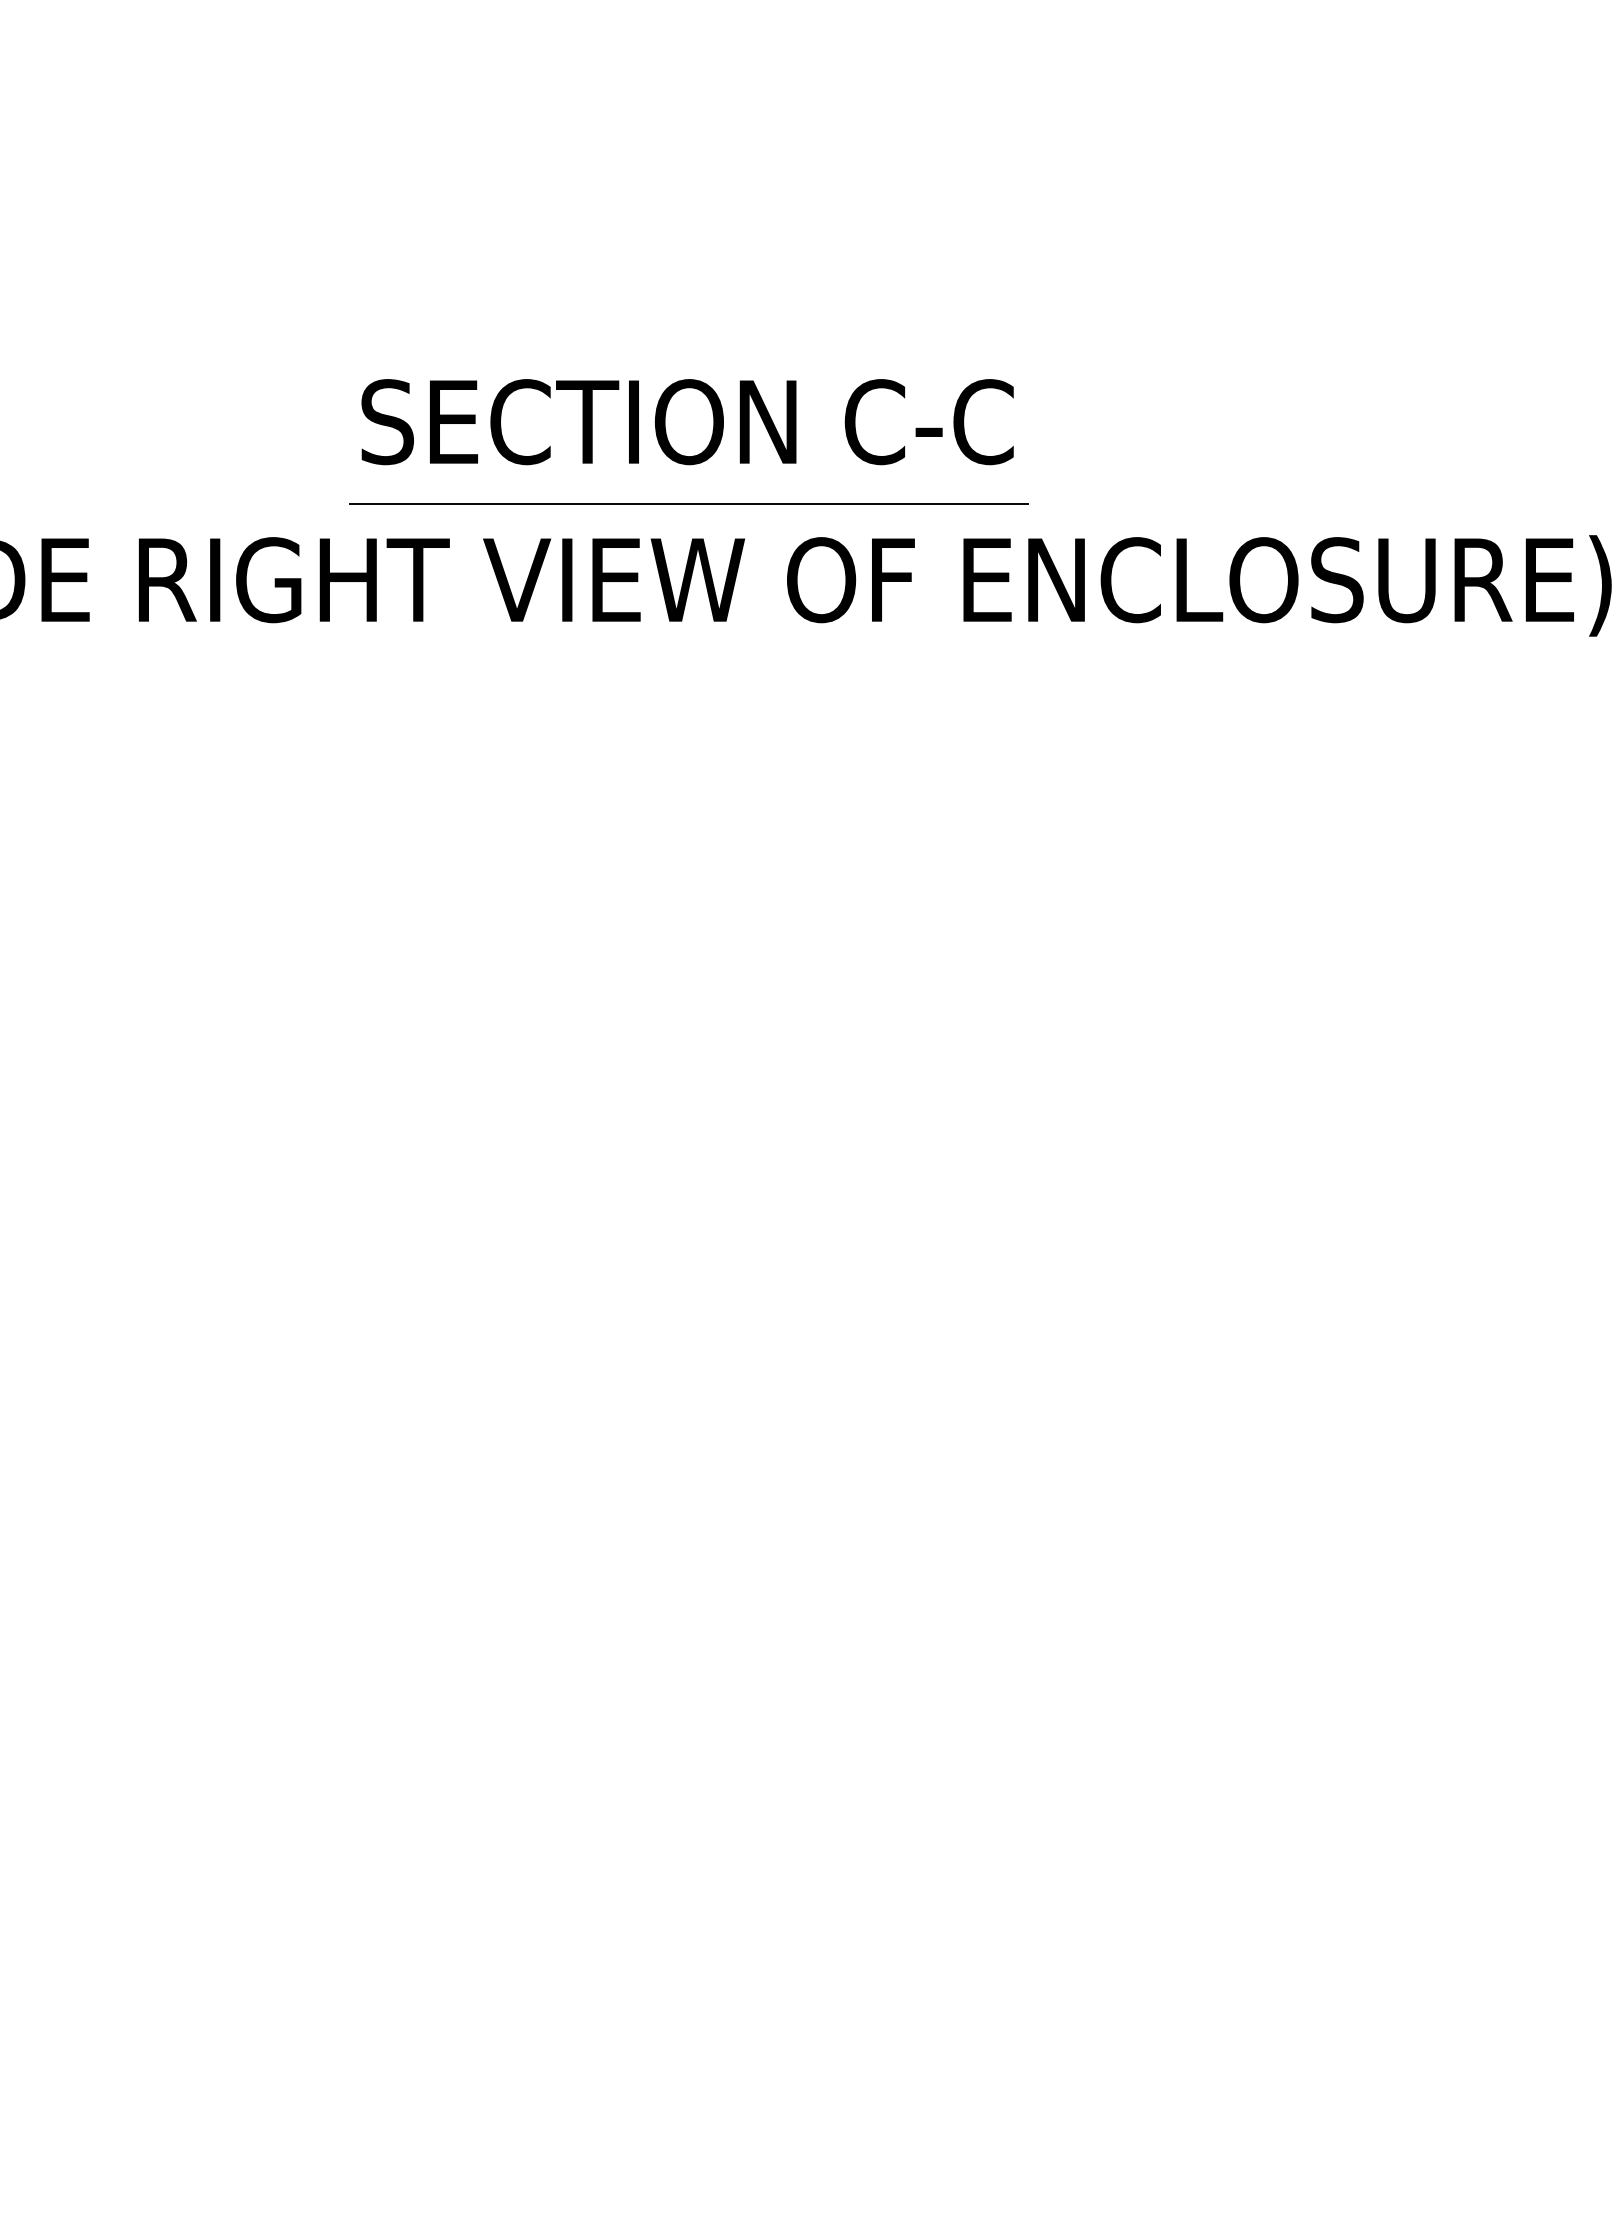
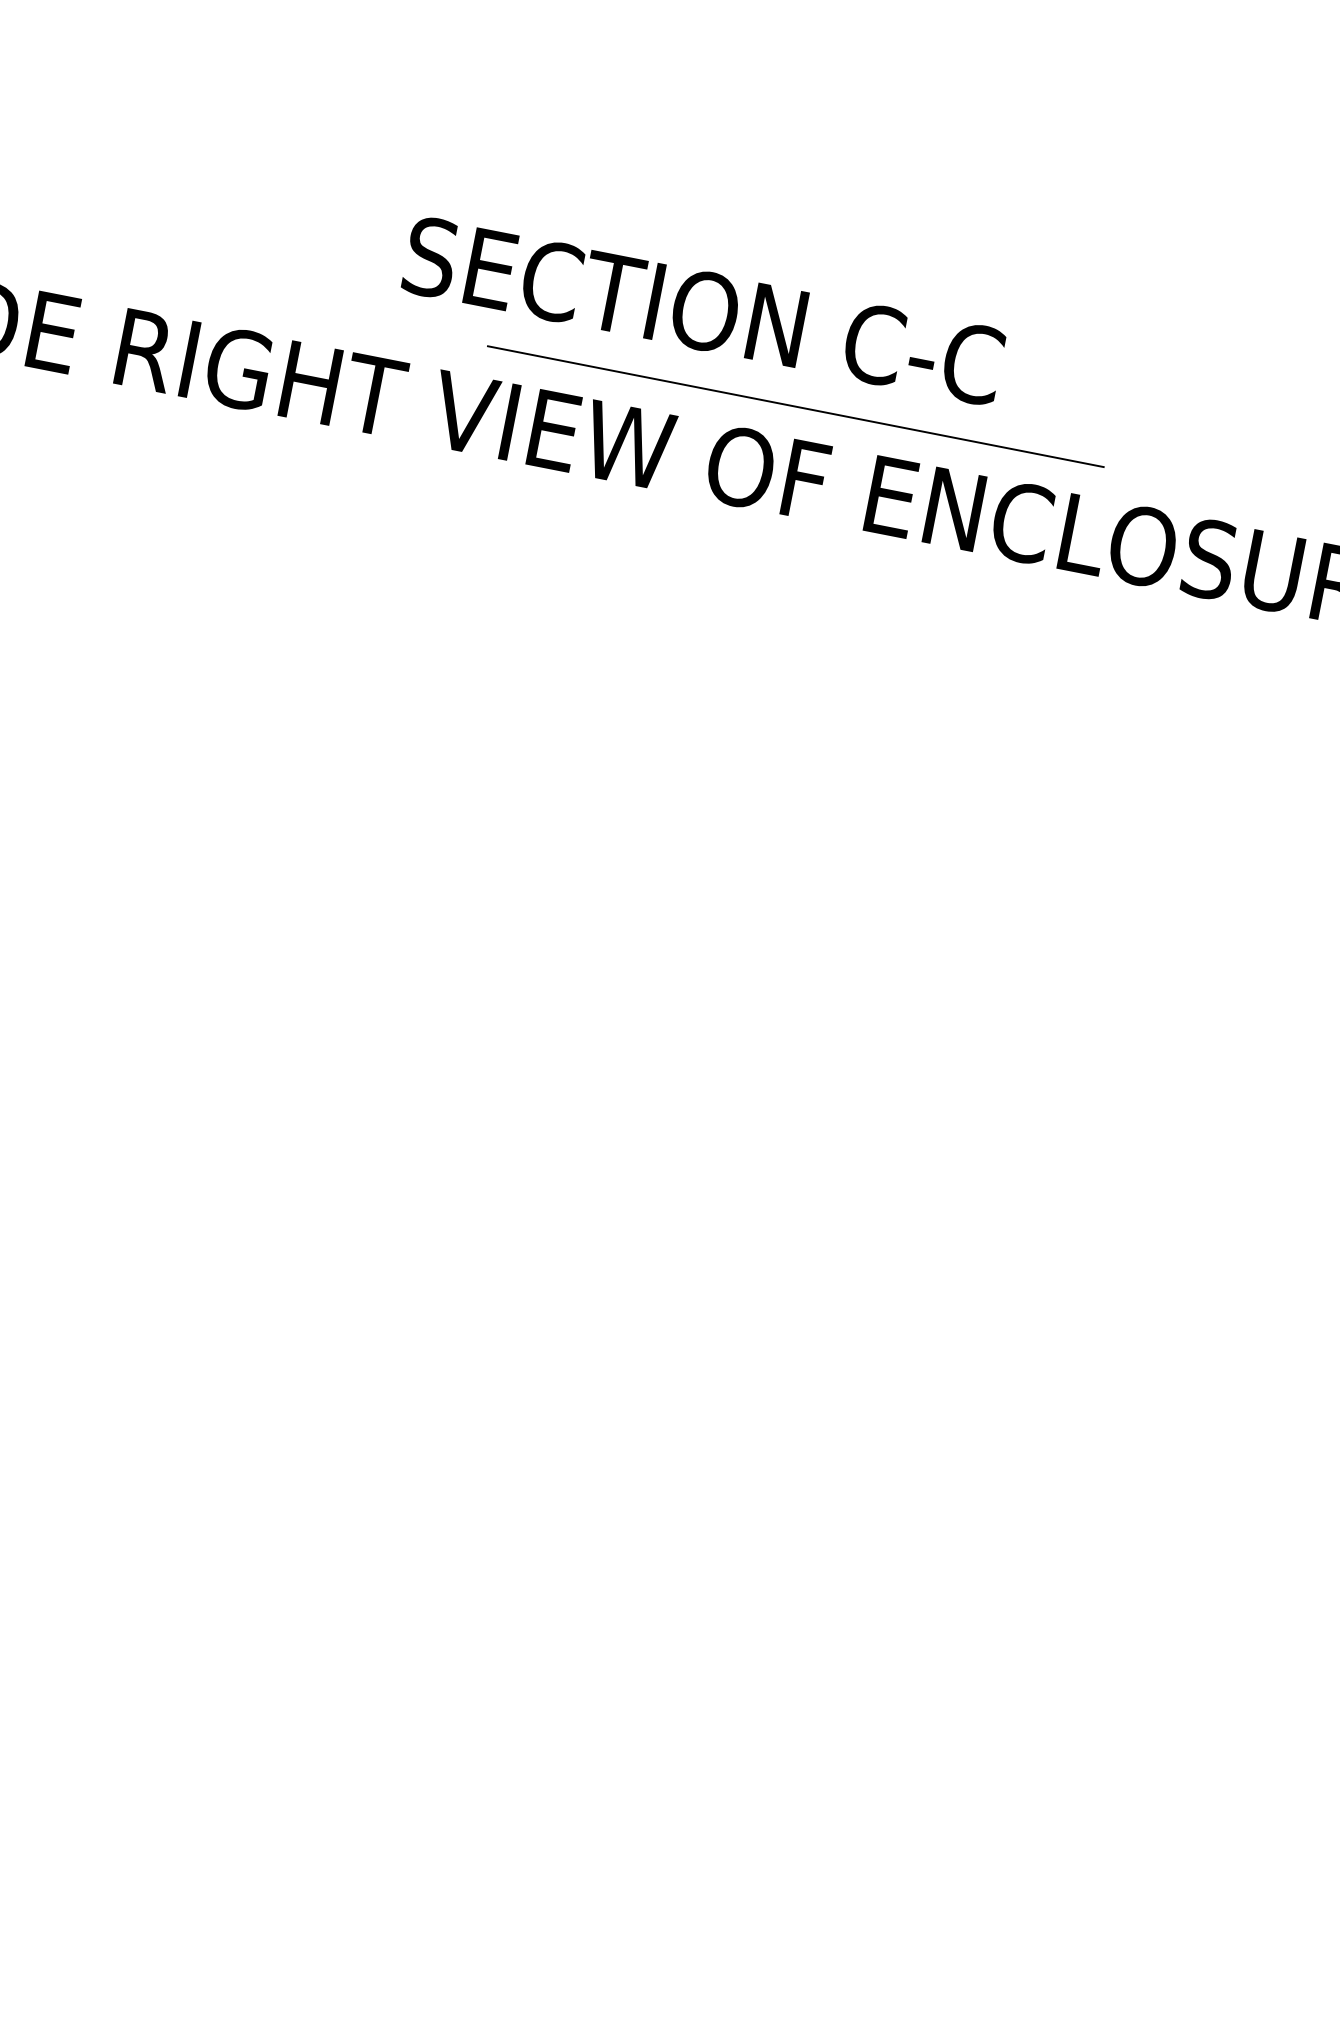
text: (687, 422) -> (703, 311), moved
line: (688, 503) -> (795, 405), moved

